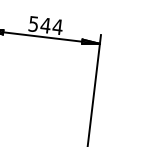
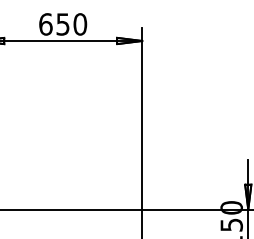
text: (46, 25) -> (63, 24), 544 -> 650

